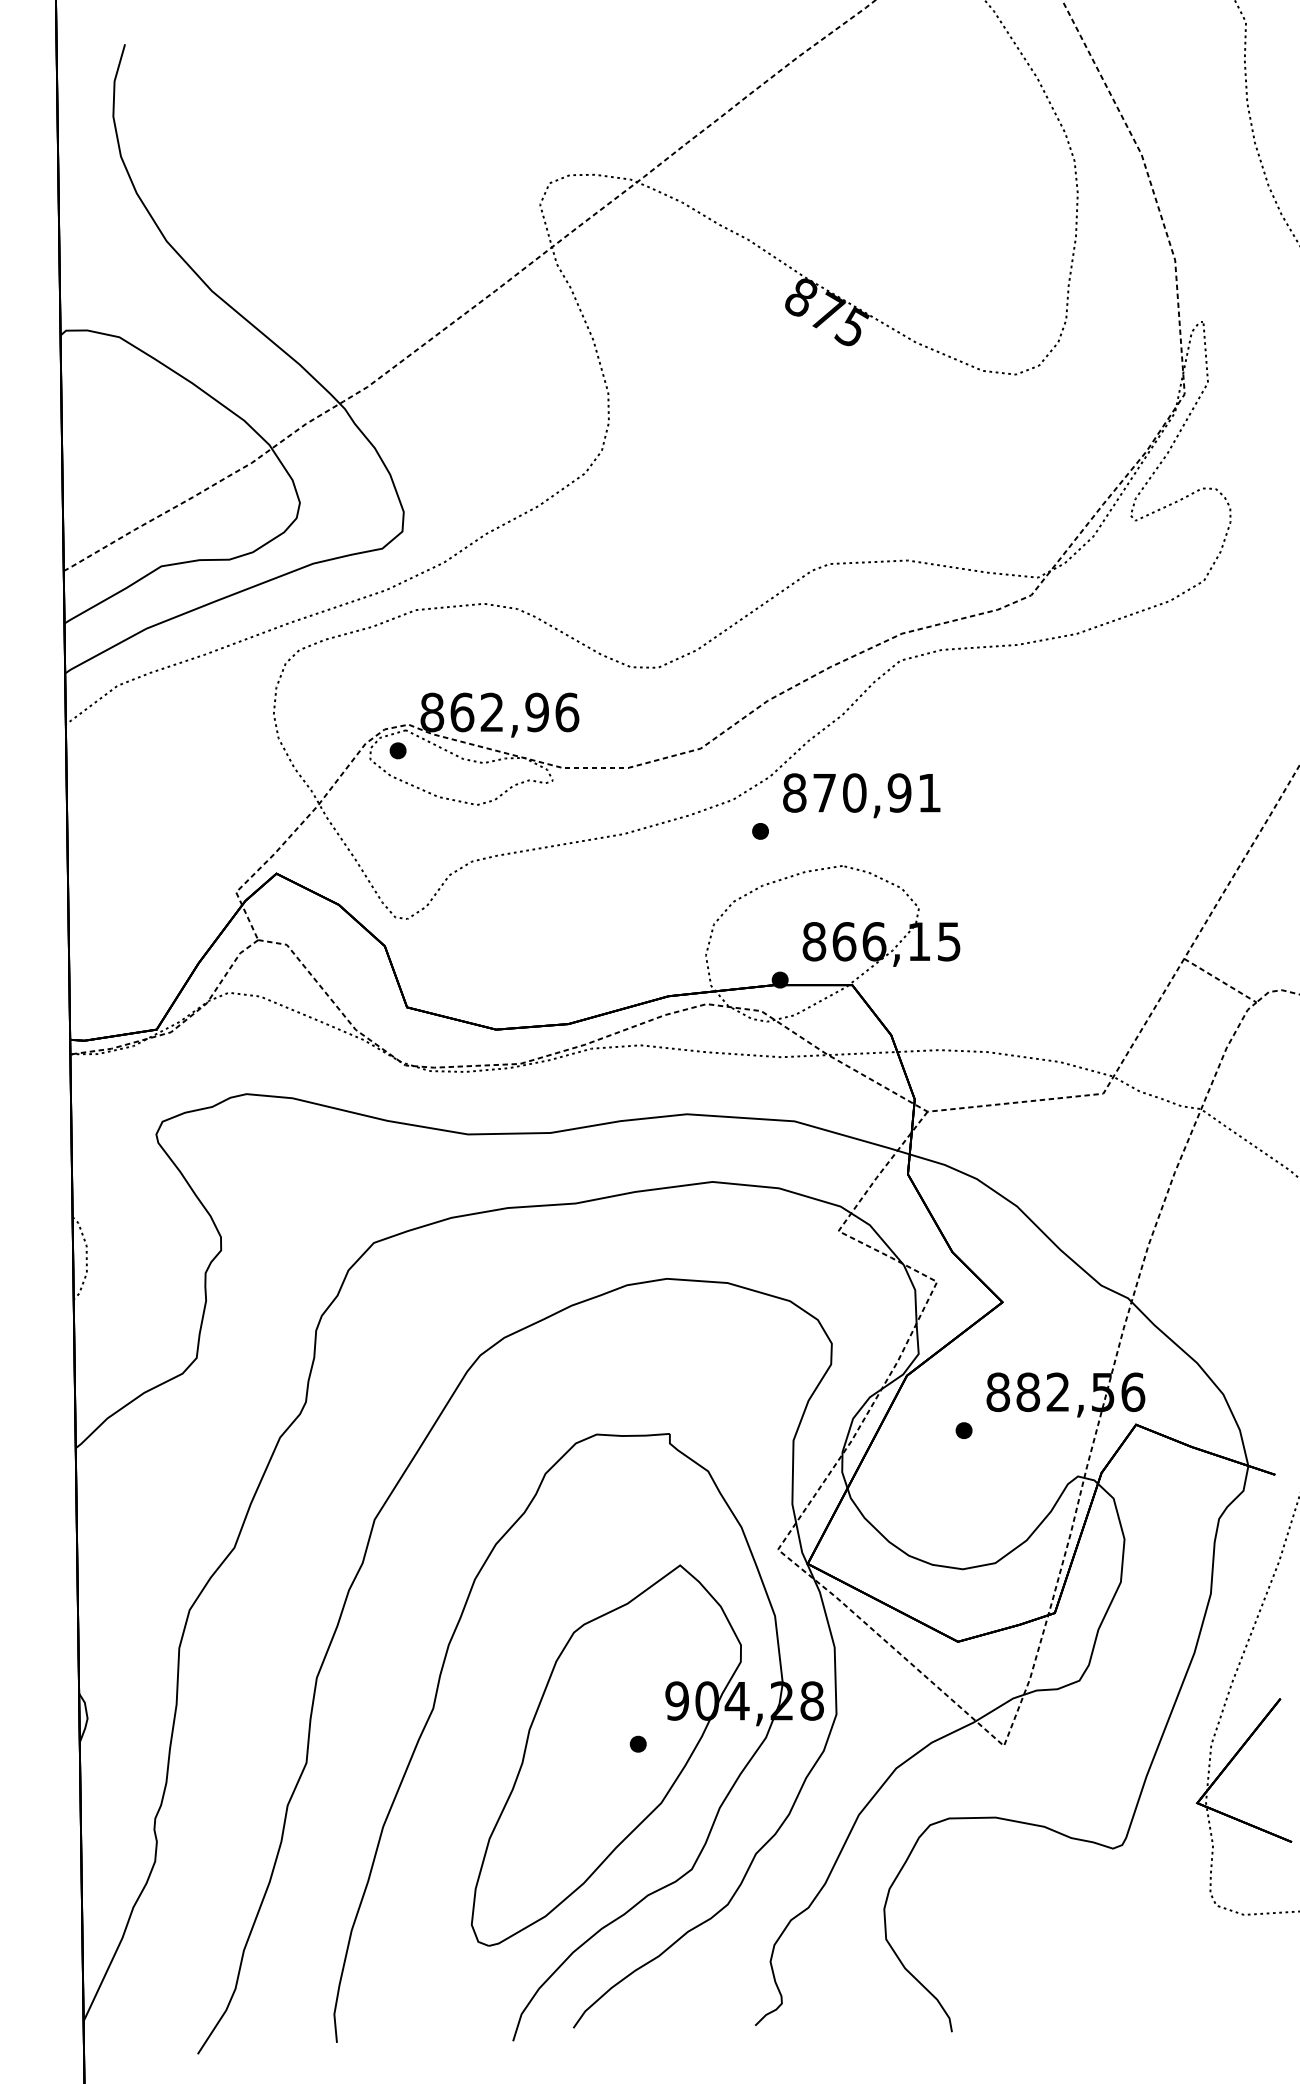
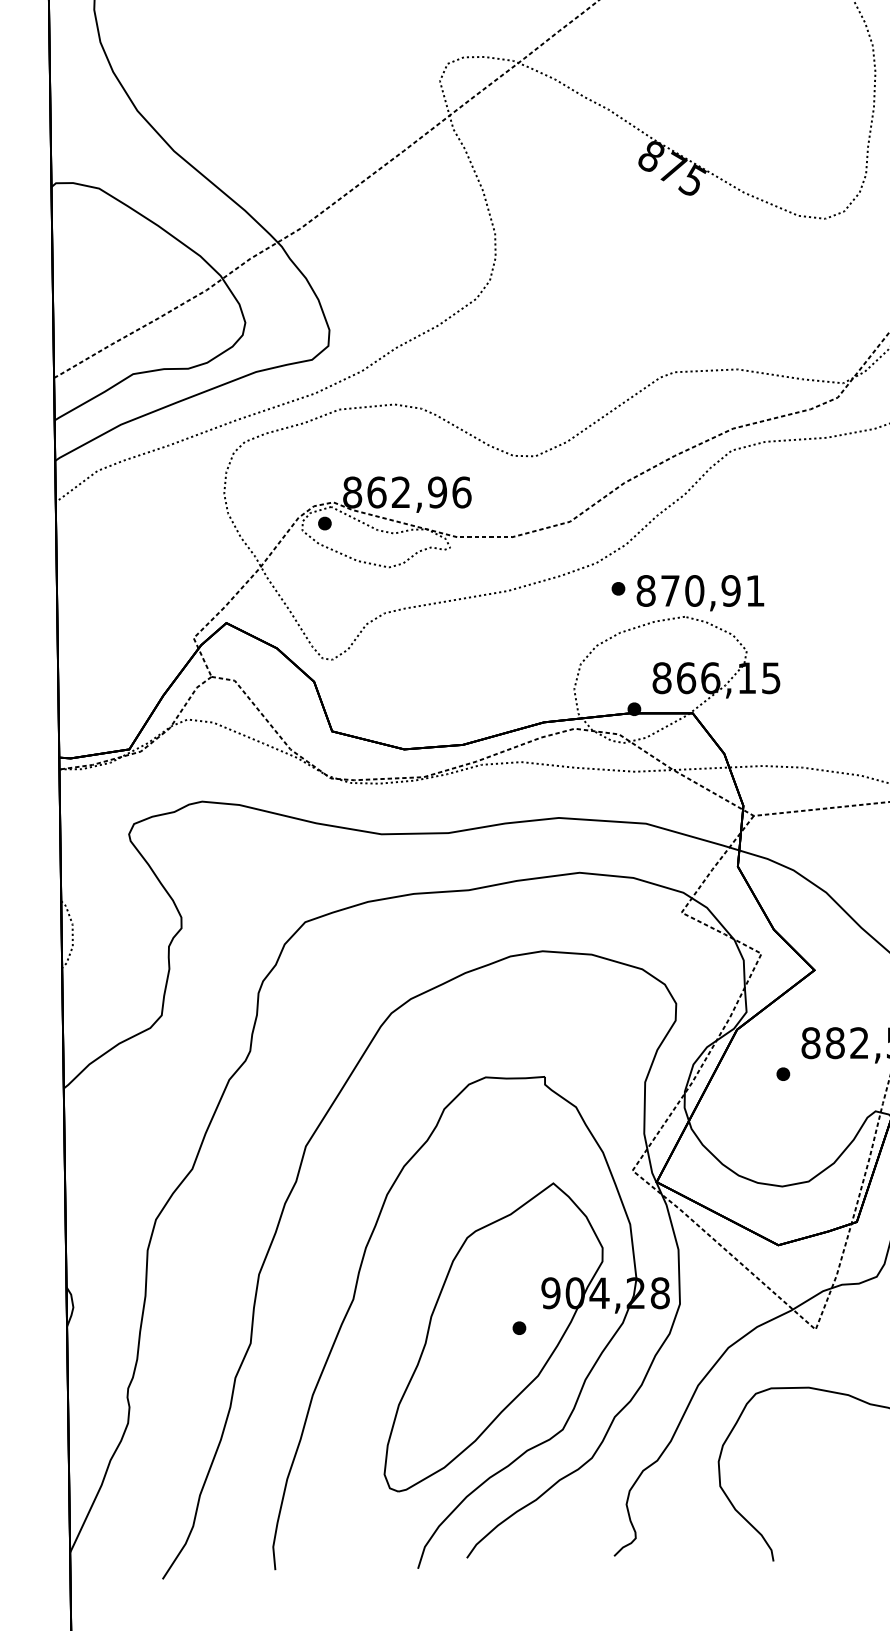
text: (861, 795) -> (700, 592), moved

